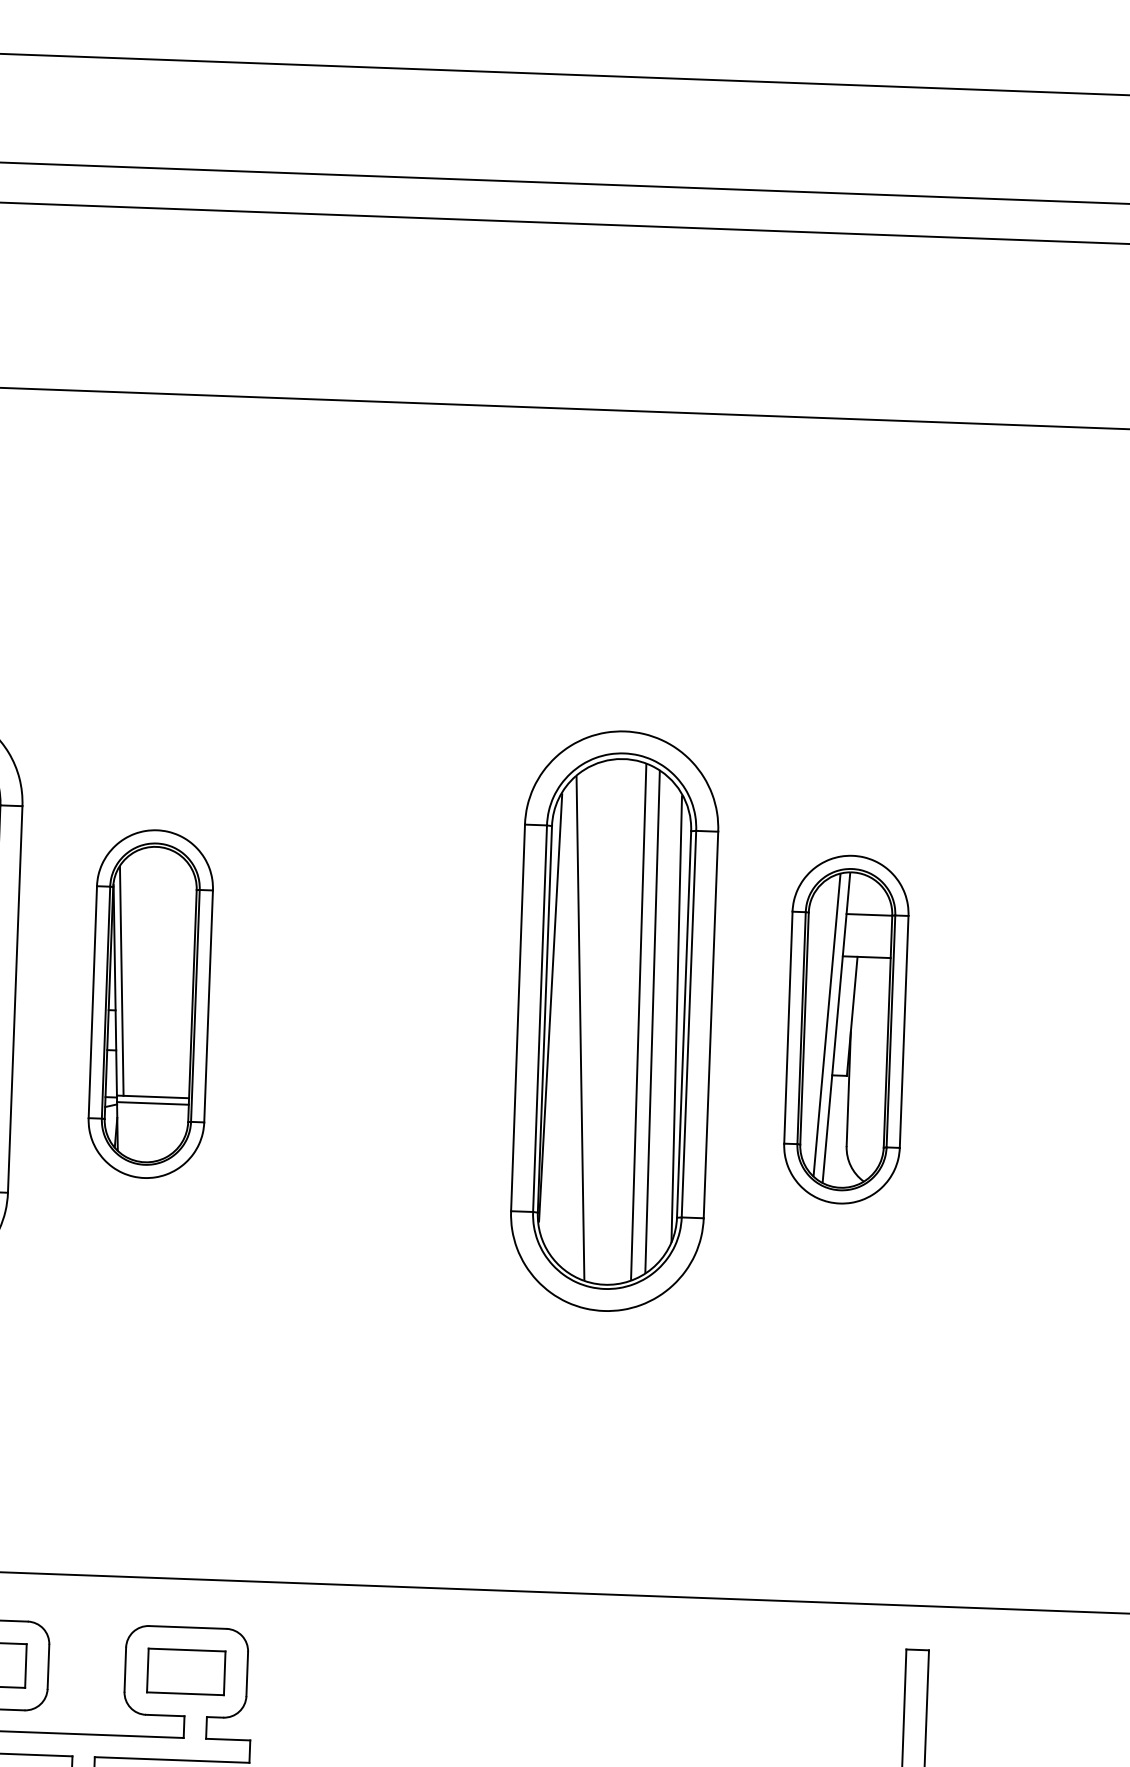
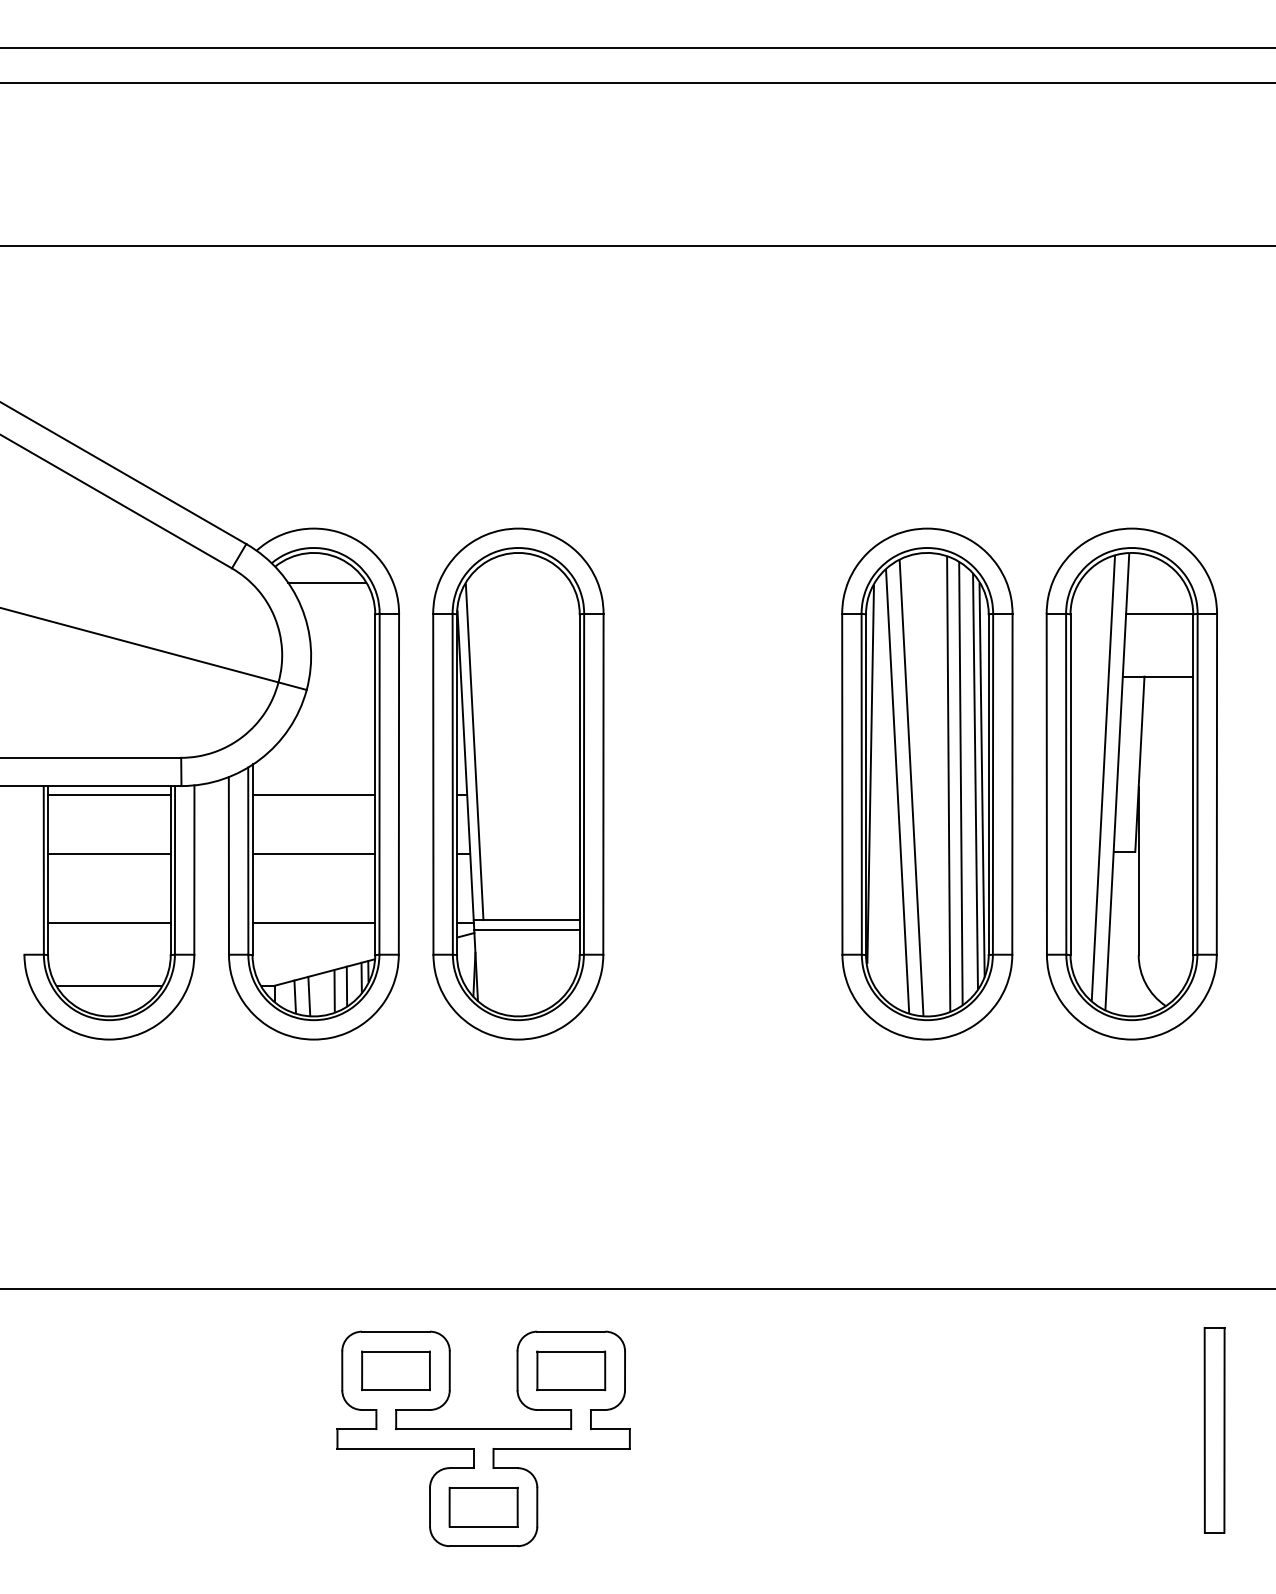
part: (150, 1003) -> (518, 783), size x1.67
line: (669, 1019) -> (975, 780), added
line: (596, 1024) -> (911, 787), added
part: (846, 1029) -> (1131, 783), size x1.67

